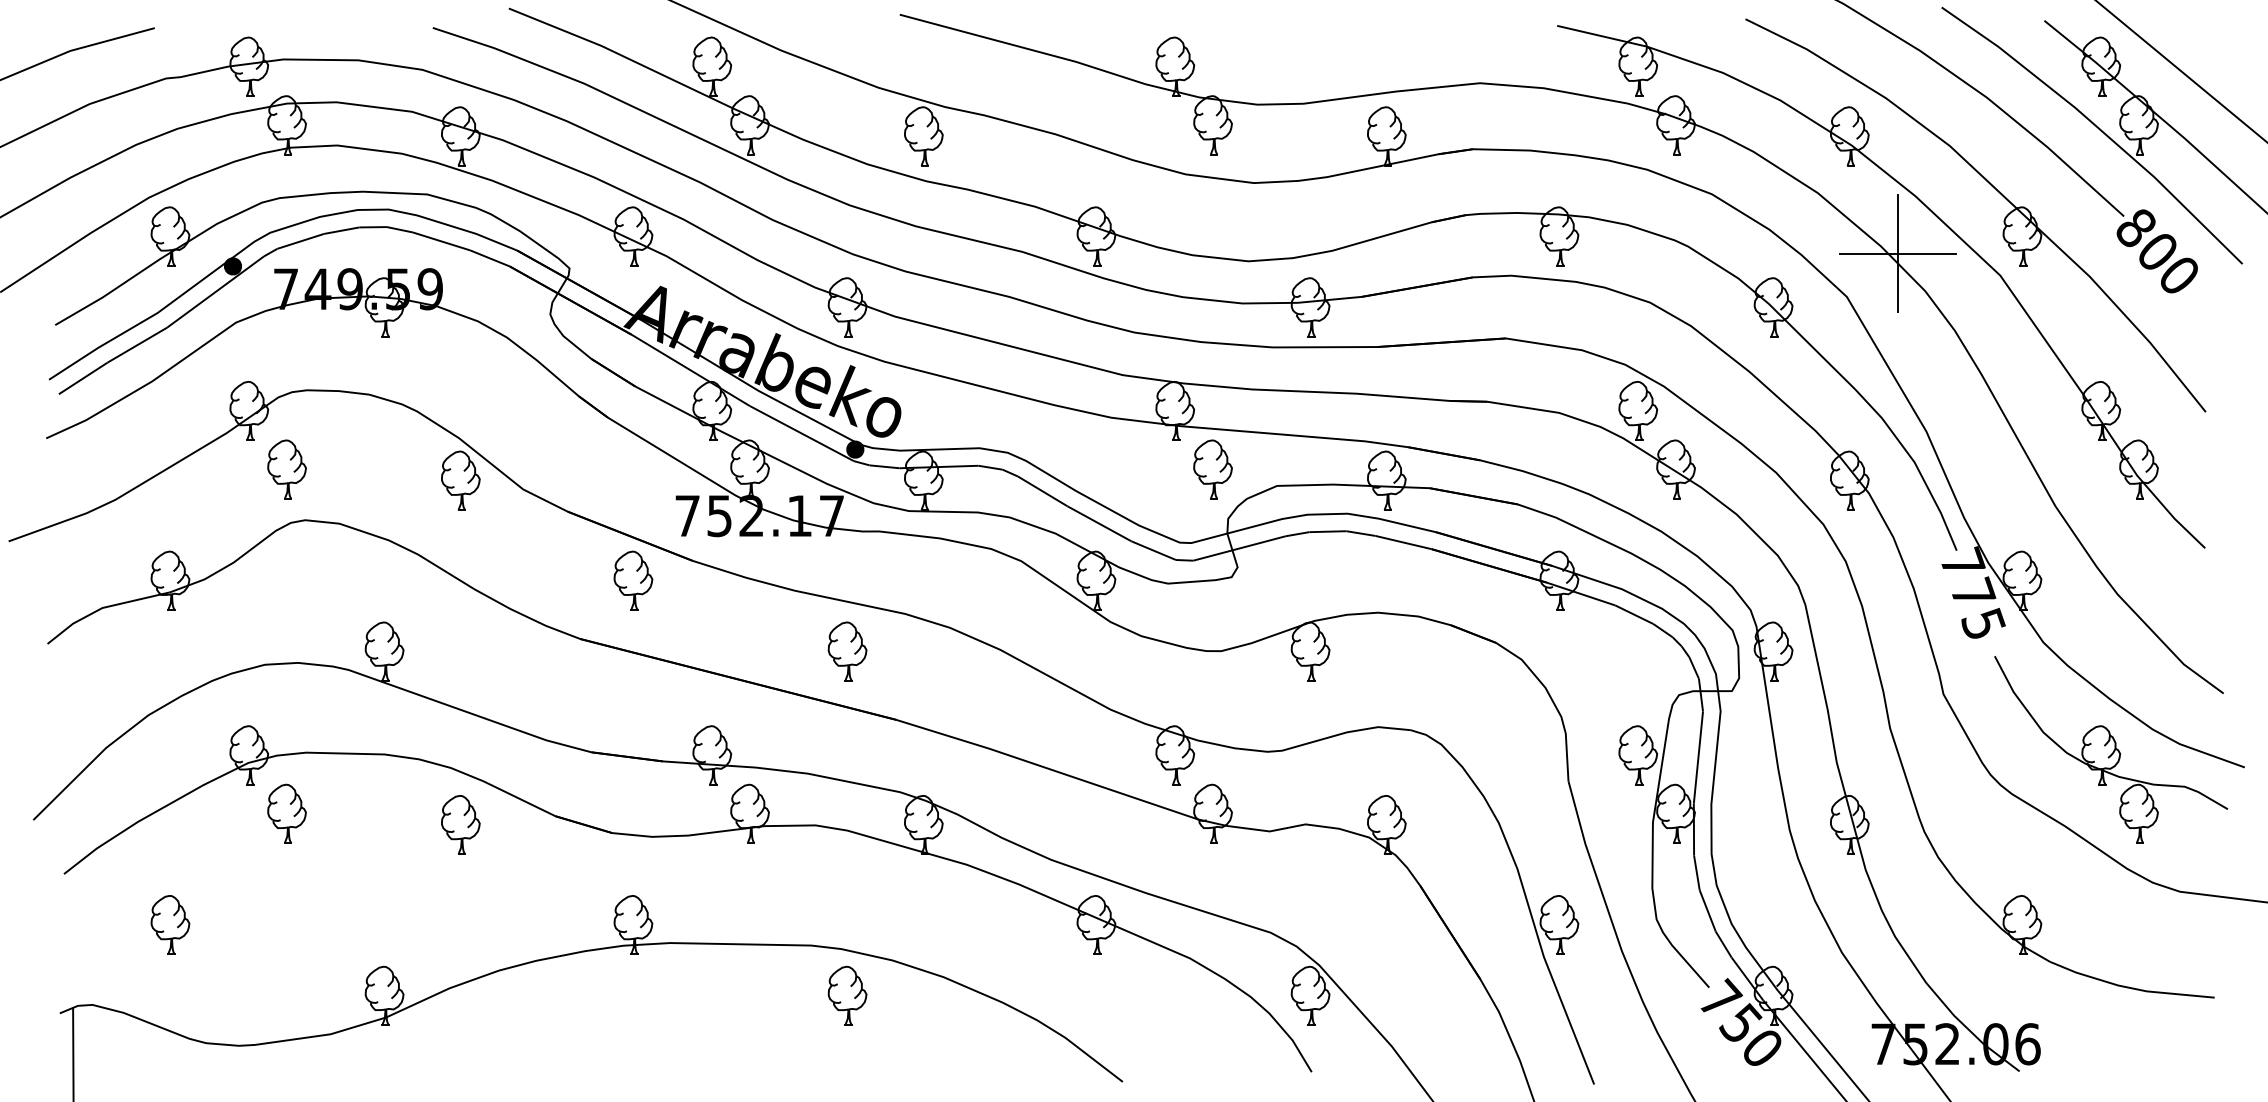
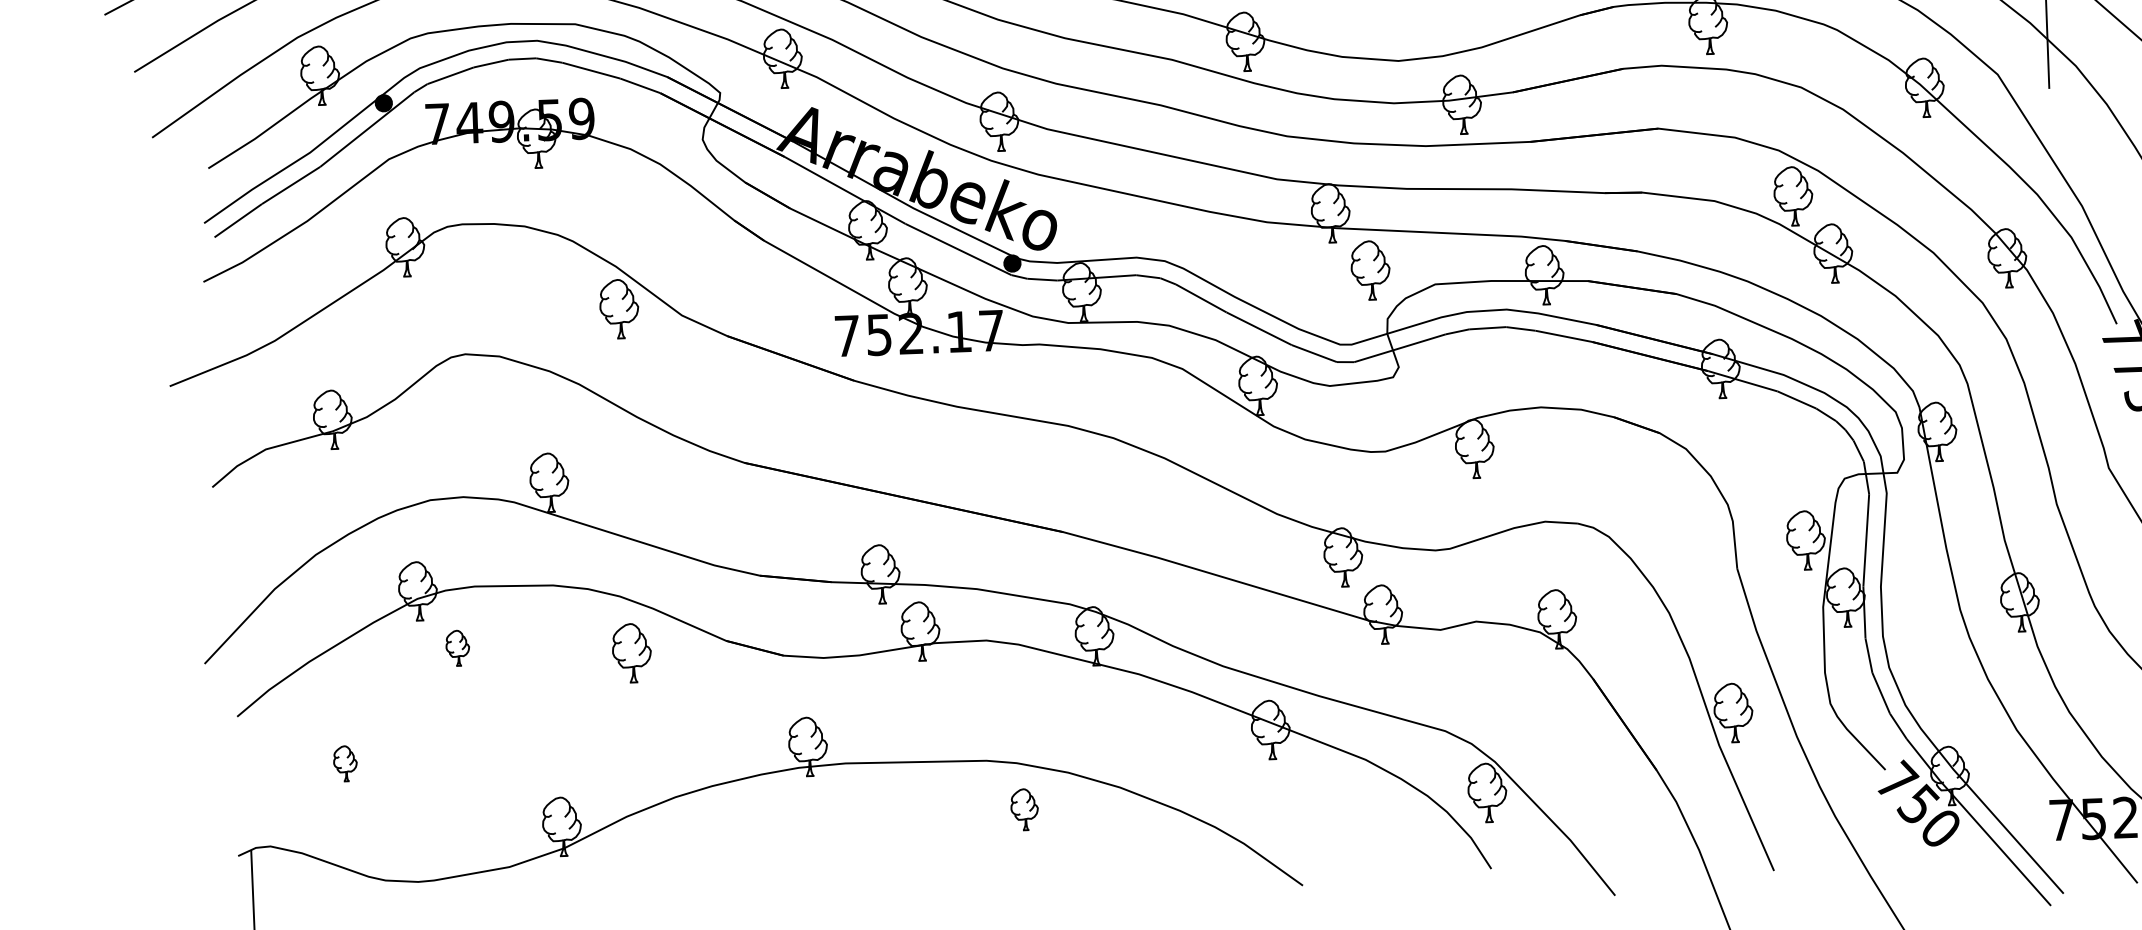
line: (1897, 253) -> (2046, 29), removed
part: (286, 469) -> (444, 304), removed
part: (633, 580) -> (795, 402), removed
part: (847, 651) -> (1012, 465), removed
part: (286, 813) -> (457, 648), size x0.6
part: (170, 924) -> (345, 763), size x0.6
part: (847, 995) -> (1024, 809), size x0.7

